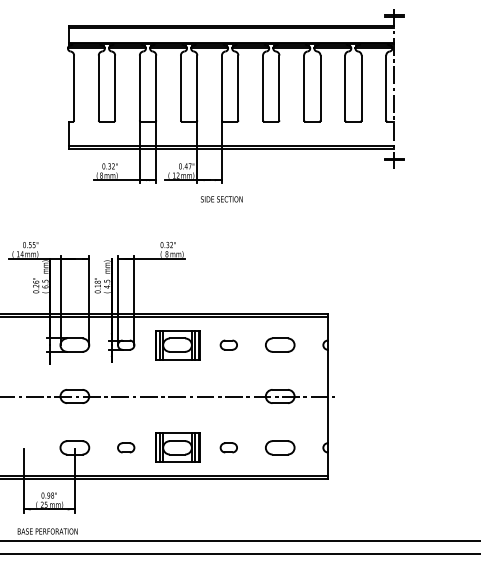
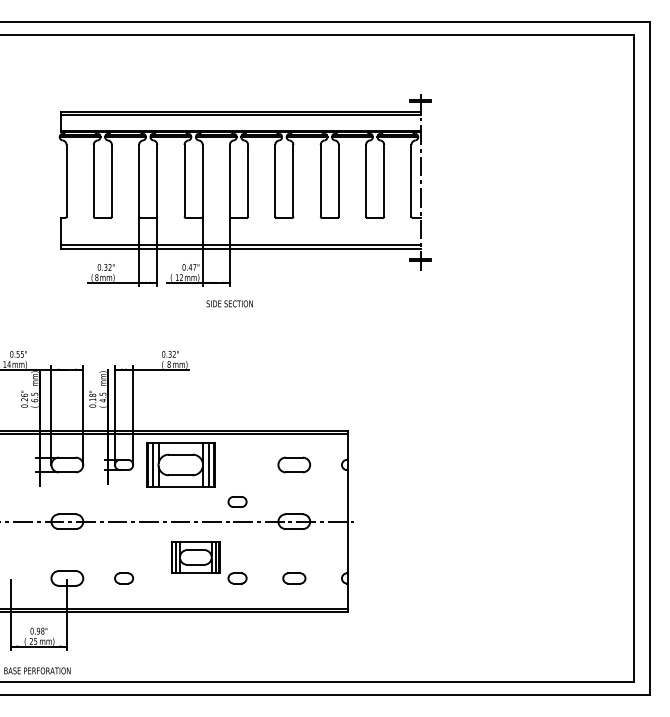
part: (177, 344) -> (180, 464), size x1.4
part: (228, 344) -> (237, 501), moved
part: (177, 447) -> (195, 557), moved
part: (280, 447) -> (294, 578), size x0.7

